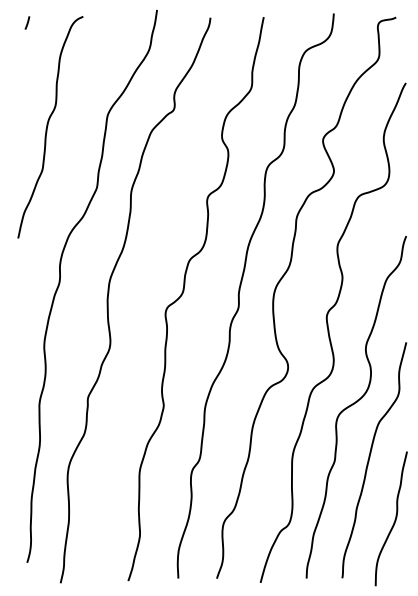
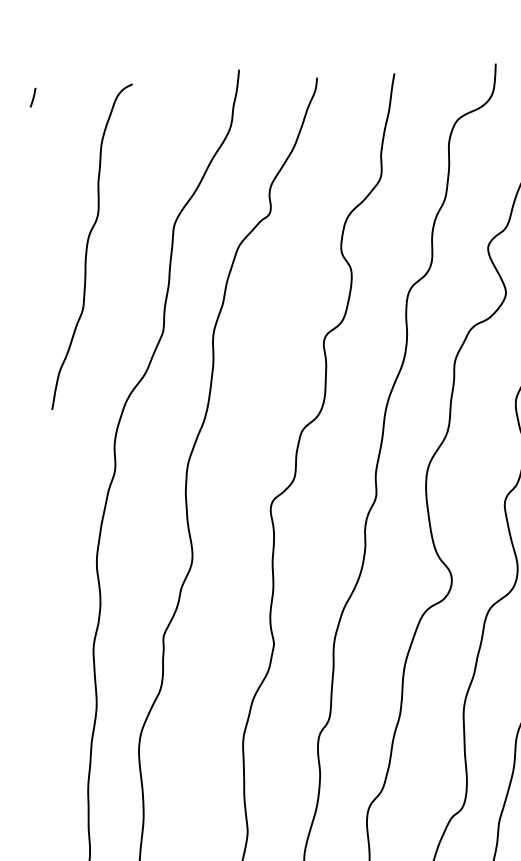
line: (27, 22) -> (33, 96), moved

